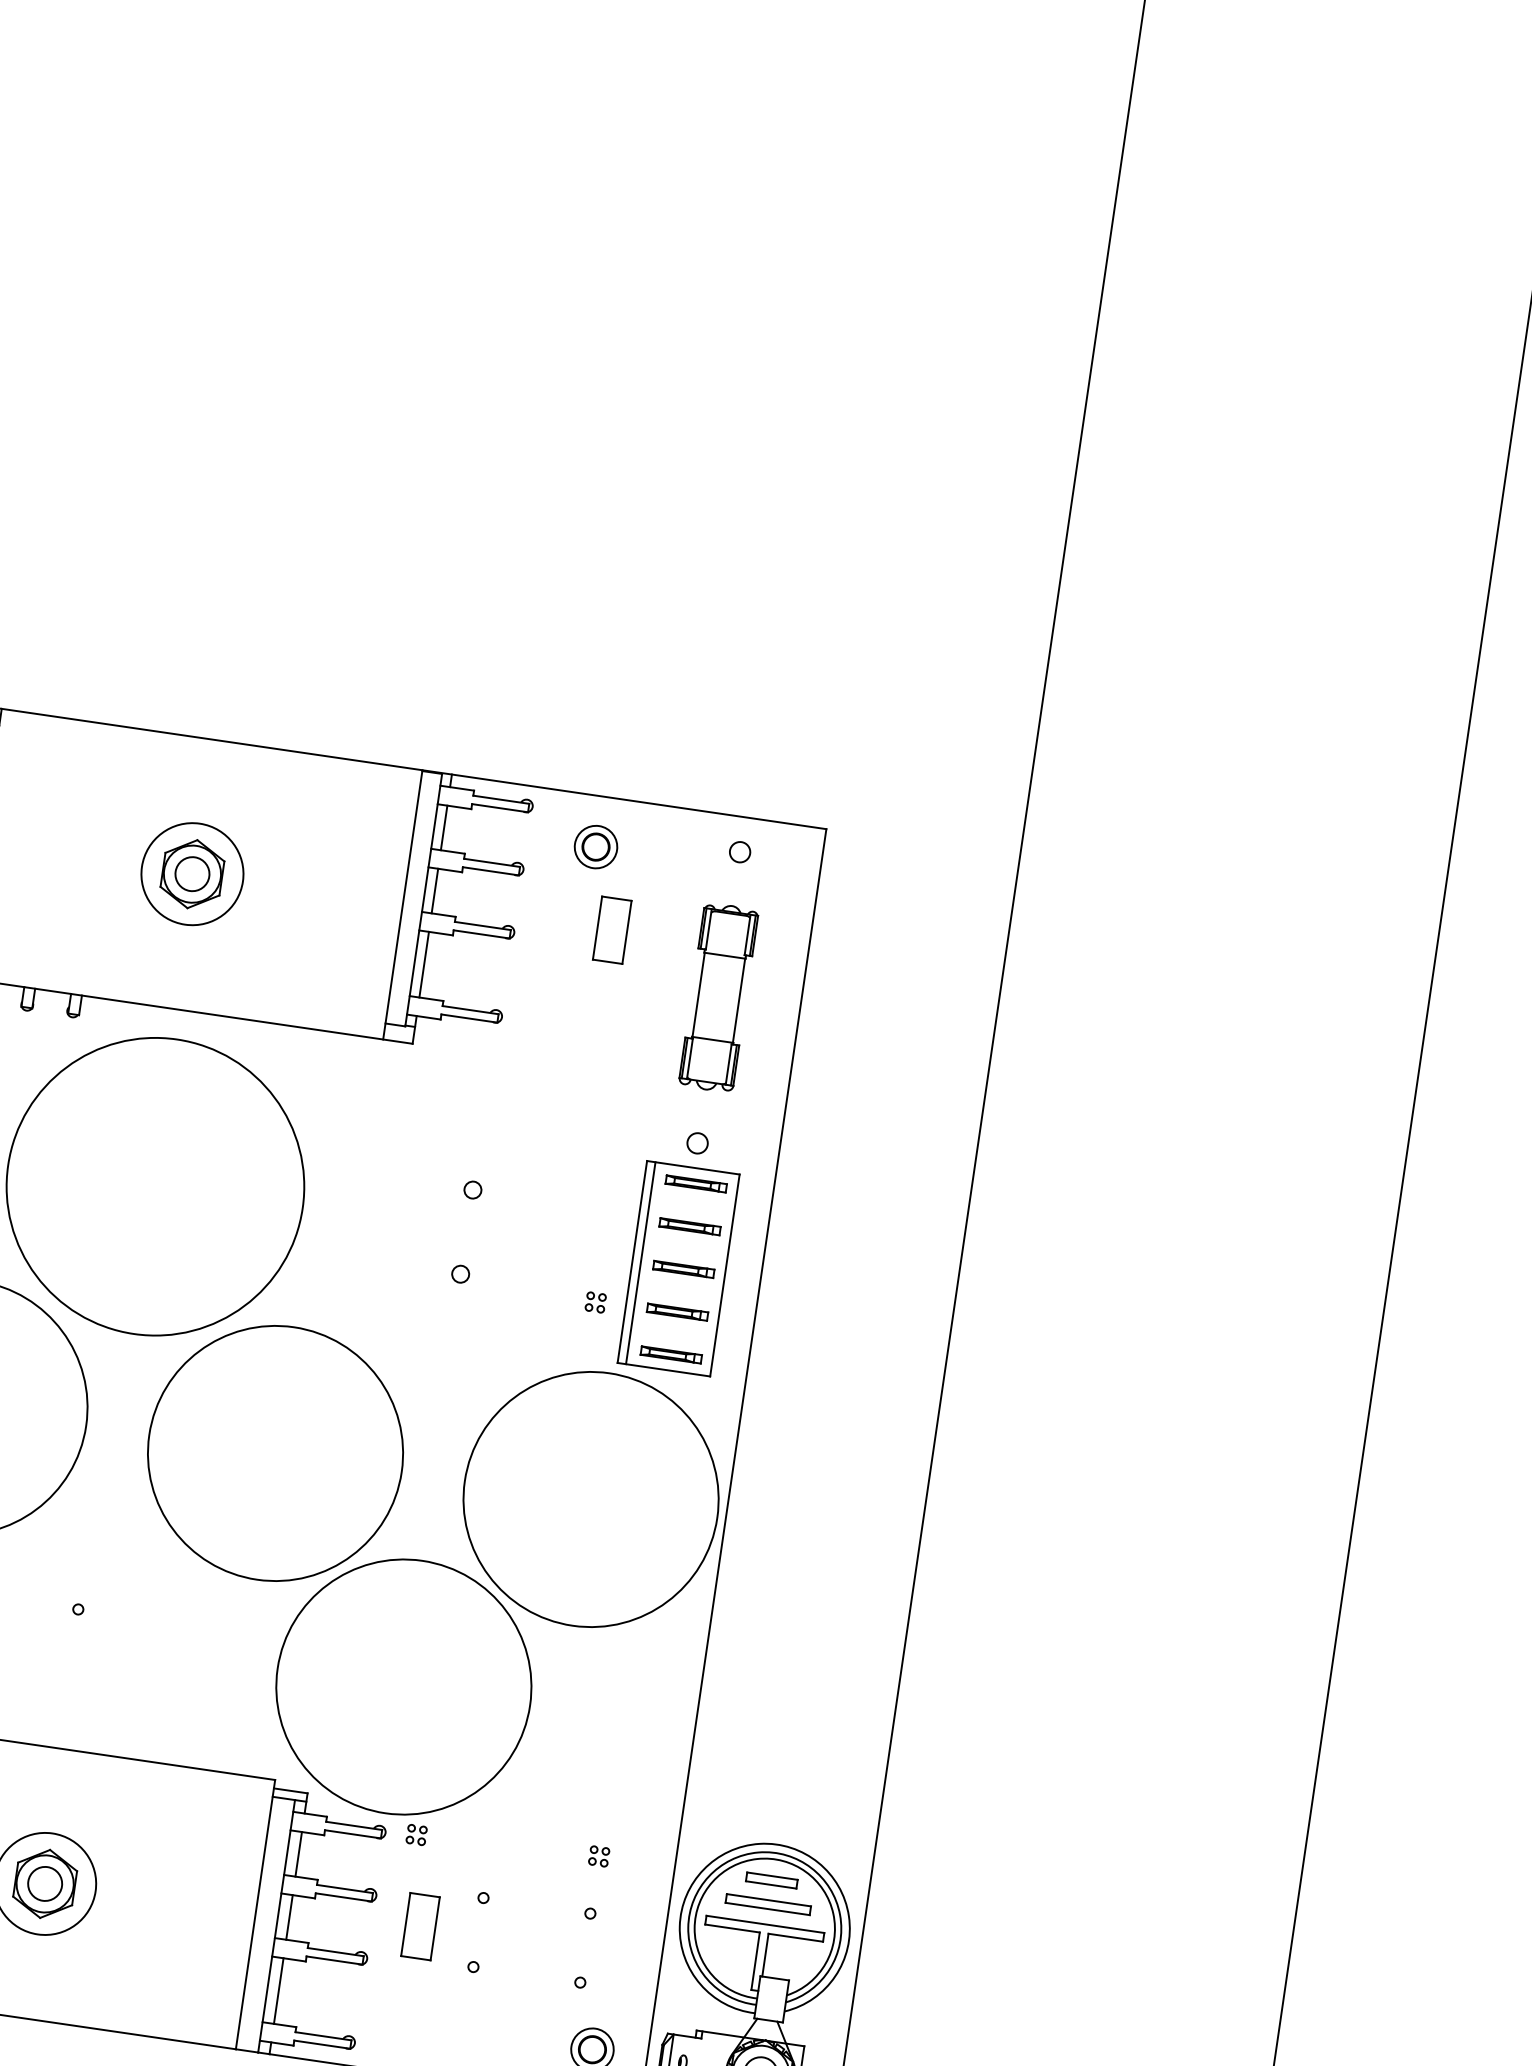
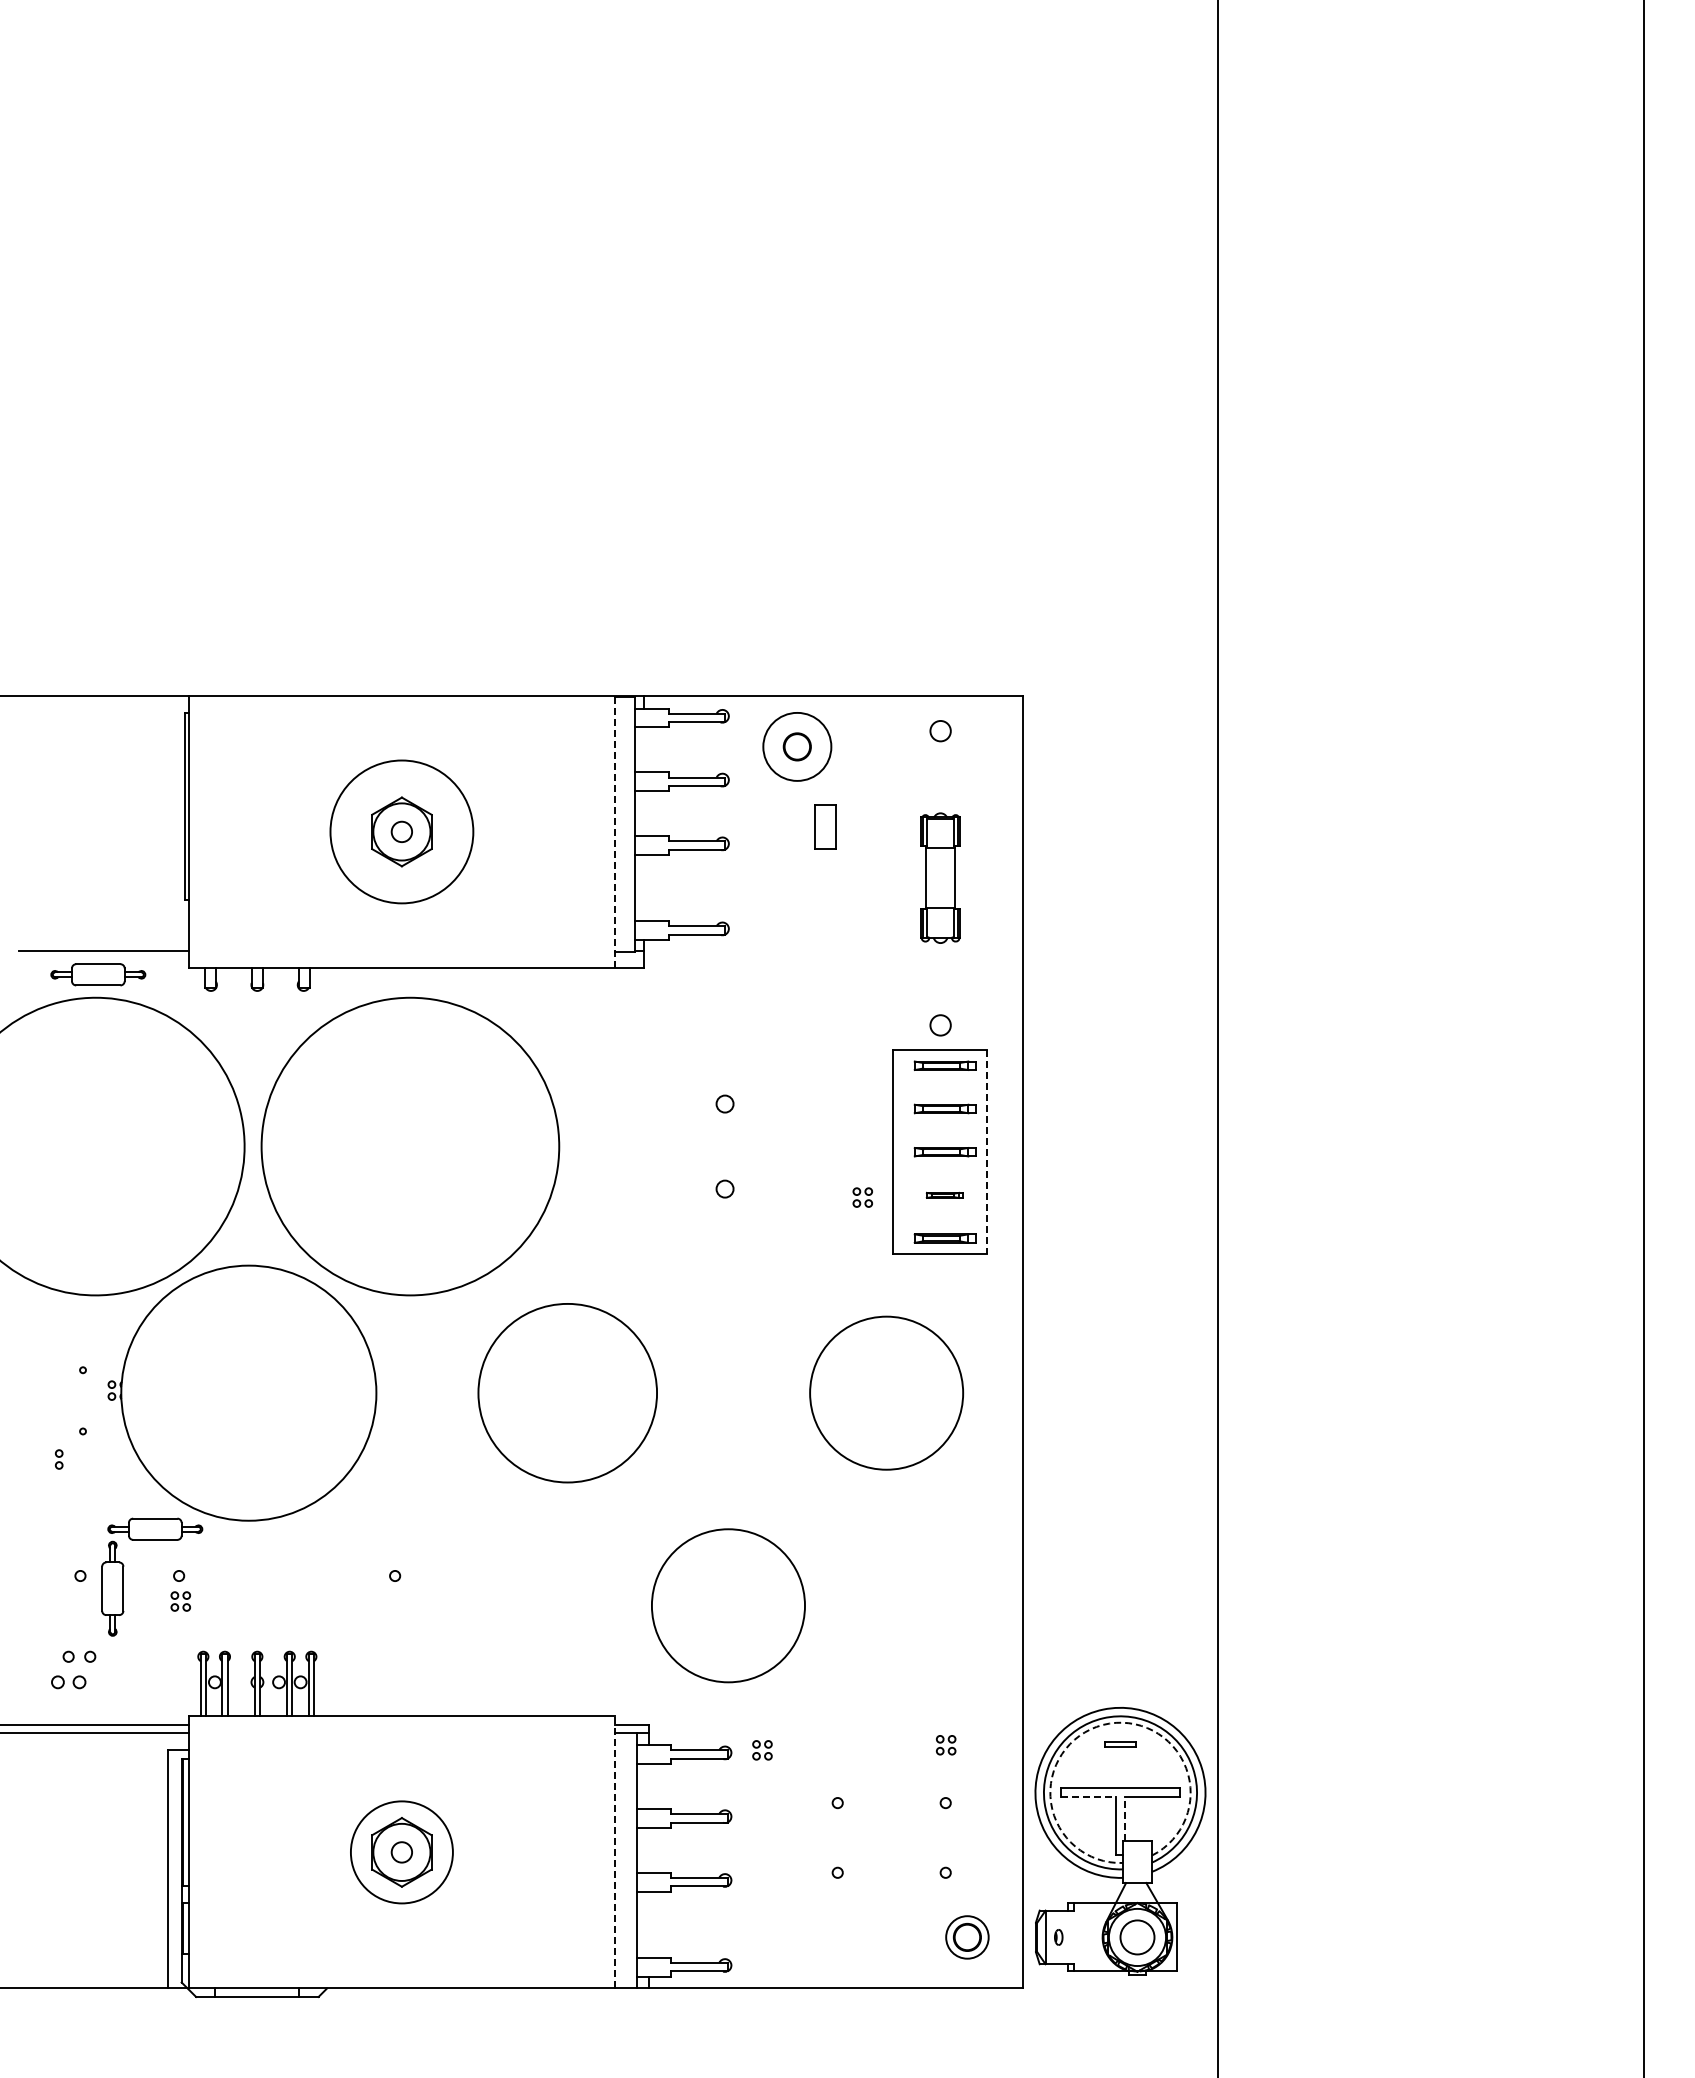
line: (444, 827) -> (644, 749), removed
circle: (596, 846) -> (797, 746), size x1.6
circle: (192, 873) -> (401, 831), size x0.6
circle: (192, 873) -> (401, 831), size x1.4
line: (435, 890) -> (644, 813), removed
line: (402, 904) -> (614, 831), solid -> dashed
part: (612, 929) -> (825, 826), size x0.7
line: (424, 964) -> (644, 887), removed
part: (718, 996) -> (940, 877), size x0.7
line: (640, 1263) -> (901, 1152), removed
line: (724, 1275) -> (986, 1152), solid -> dashed
part: (676, 1312) -> (944, 1195), size x0.6
circle: (275, 1452) -> (567, 1392), size x0.7
circle: (591, 1498) -> (886, 1392), size x0.6
circle: (403, 1686) -> (728, 1605), size x0.6
line: (298, 1854) -> (648, 1786), removed
arc: (757, 1858) -> (1103, 1724), solid -> dashed
part: (771, 1880) -> (1120, 1744), size x0.6
circle: (44, 1883) -> (401, 1852), size x0.6
part: (768, 1904) -> (1120, 1768), removed
line: (255, 1913) -> (614, 1851), solid -> dashed
line: (289, 1916) -> (648, 1849), removed
part: (420, 1926) -> (779, 1840), removed
line: (732, 1928) -> (1088, 1797), solid -> dashed
line: (765, 1954) -> (1124, 1818), solid -> dashed
line: (278, 1990) -> (648, 1924), removed

